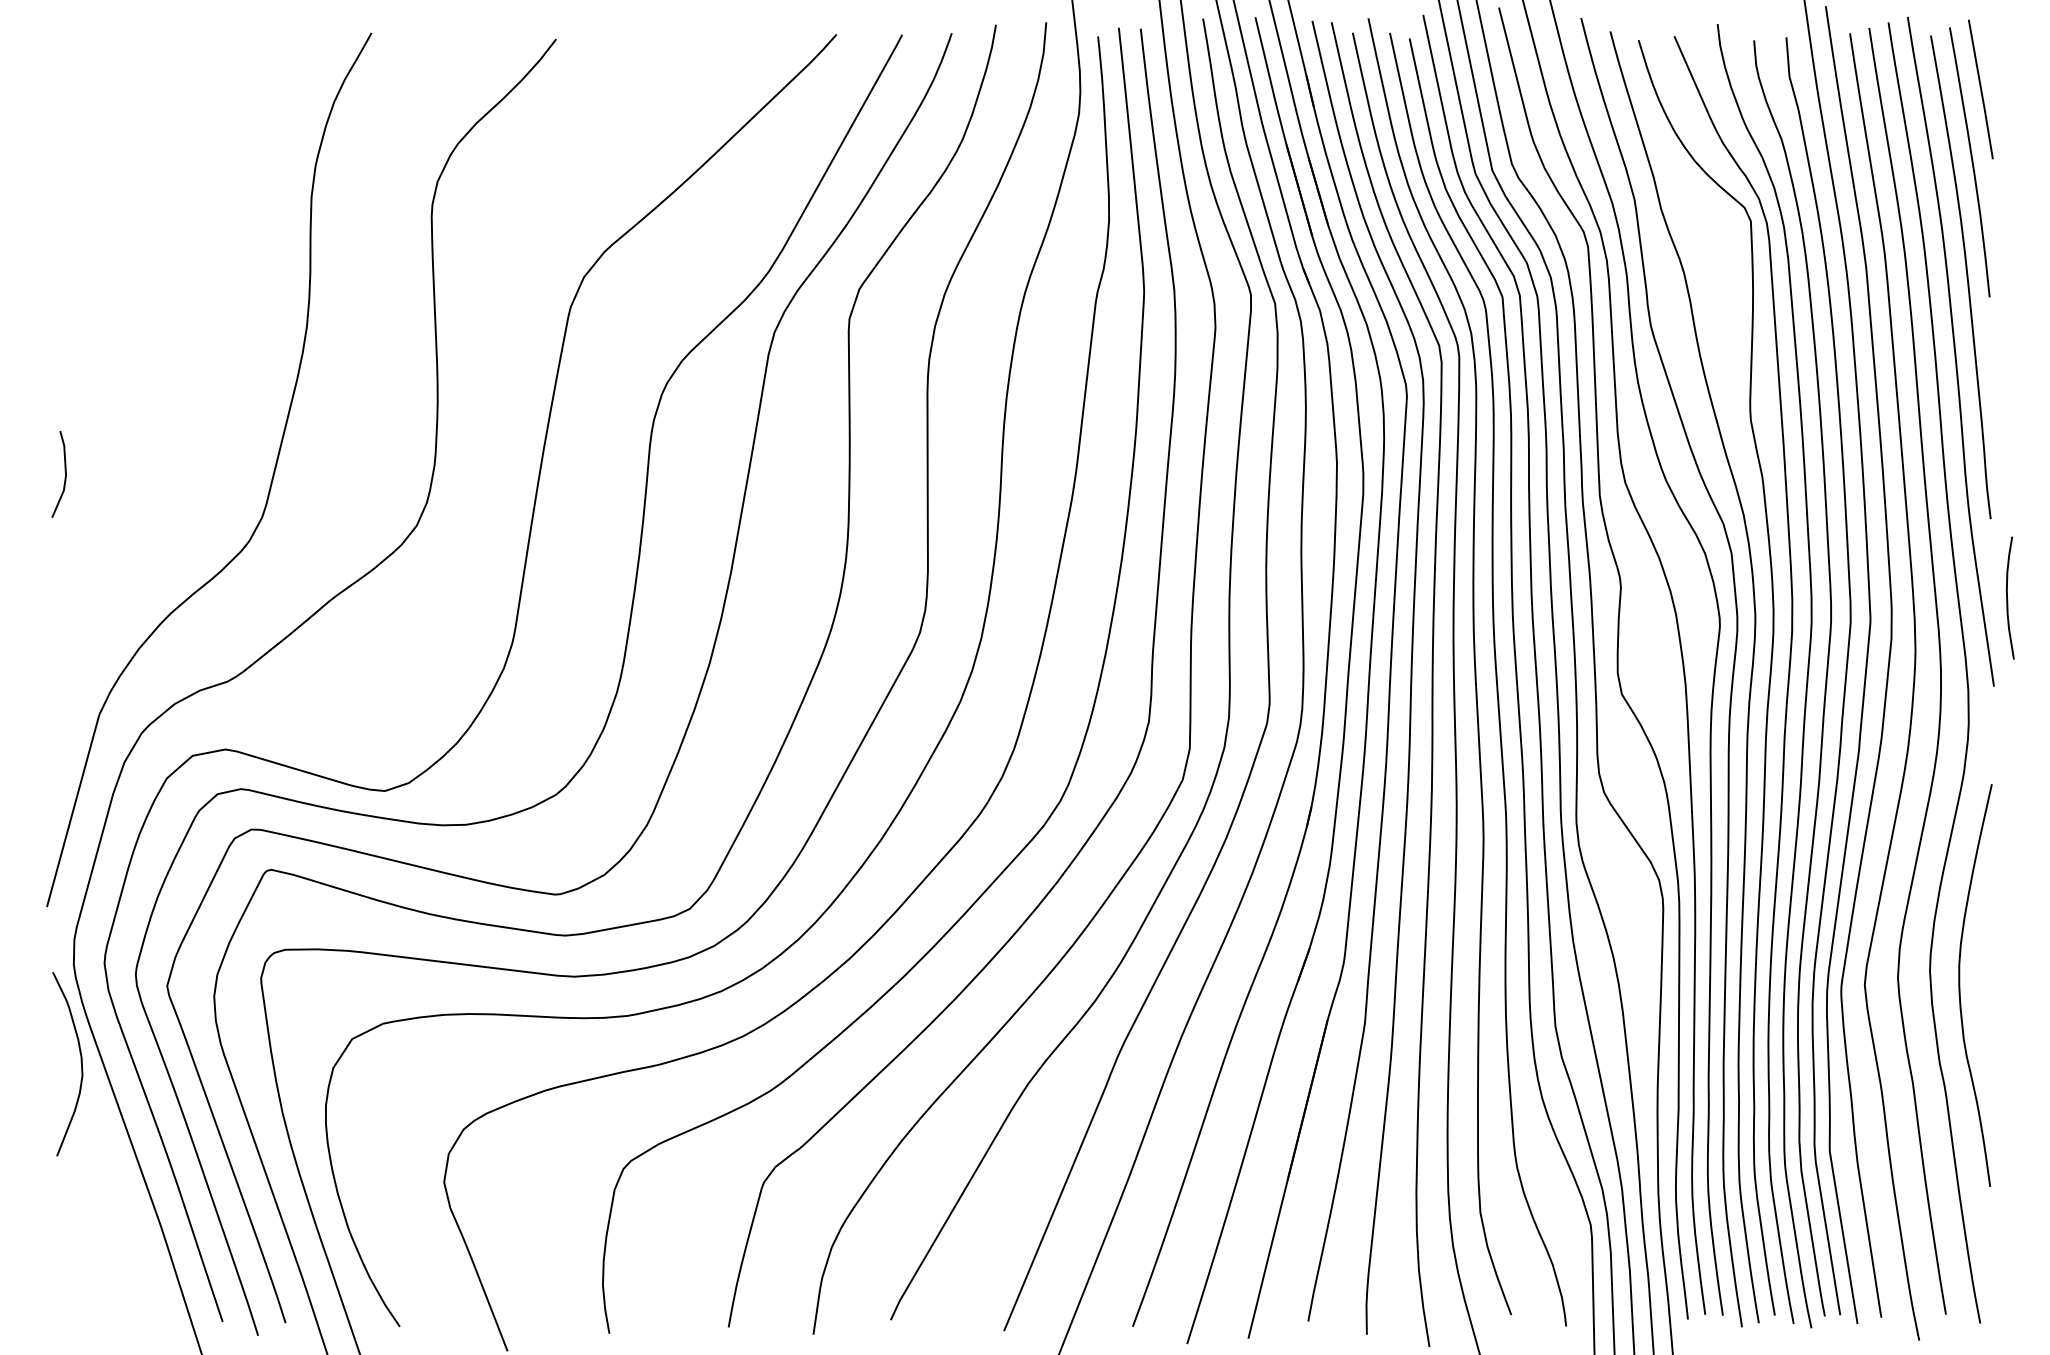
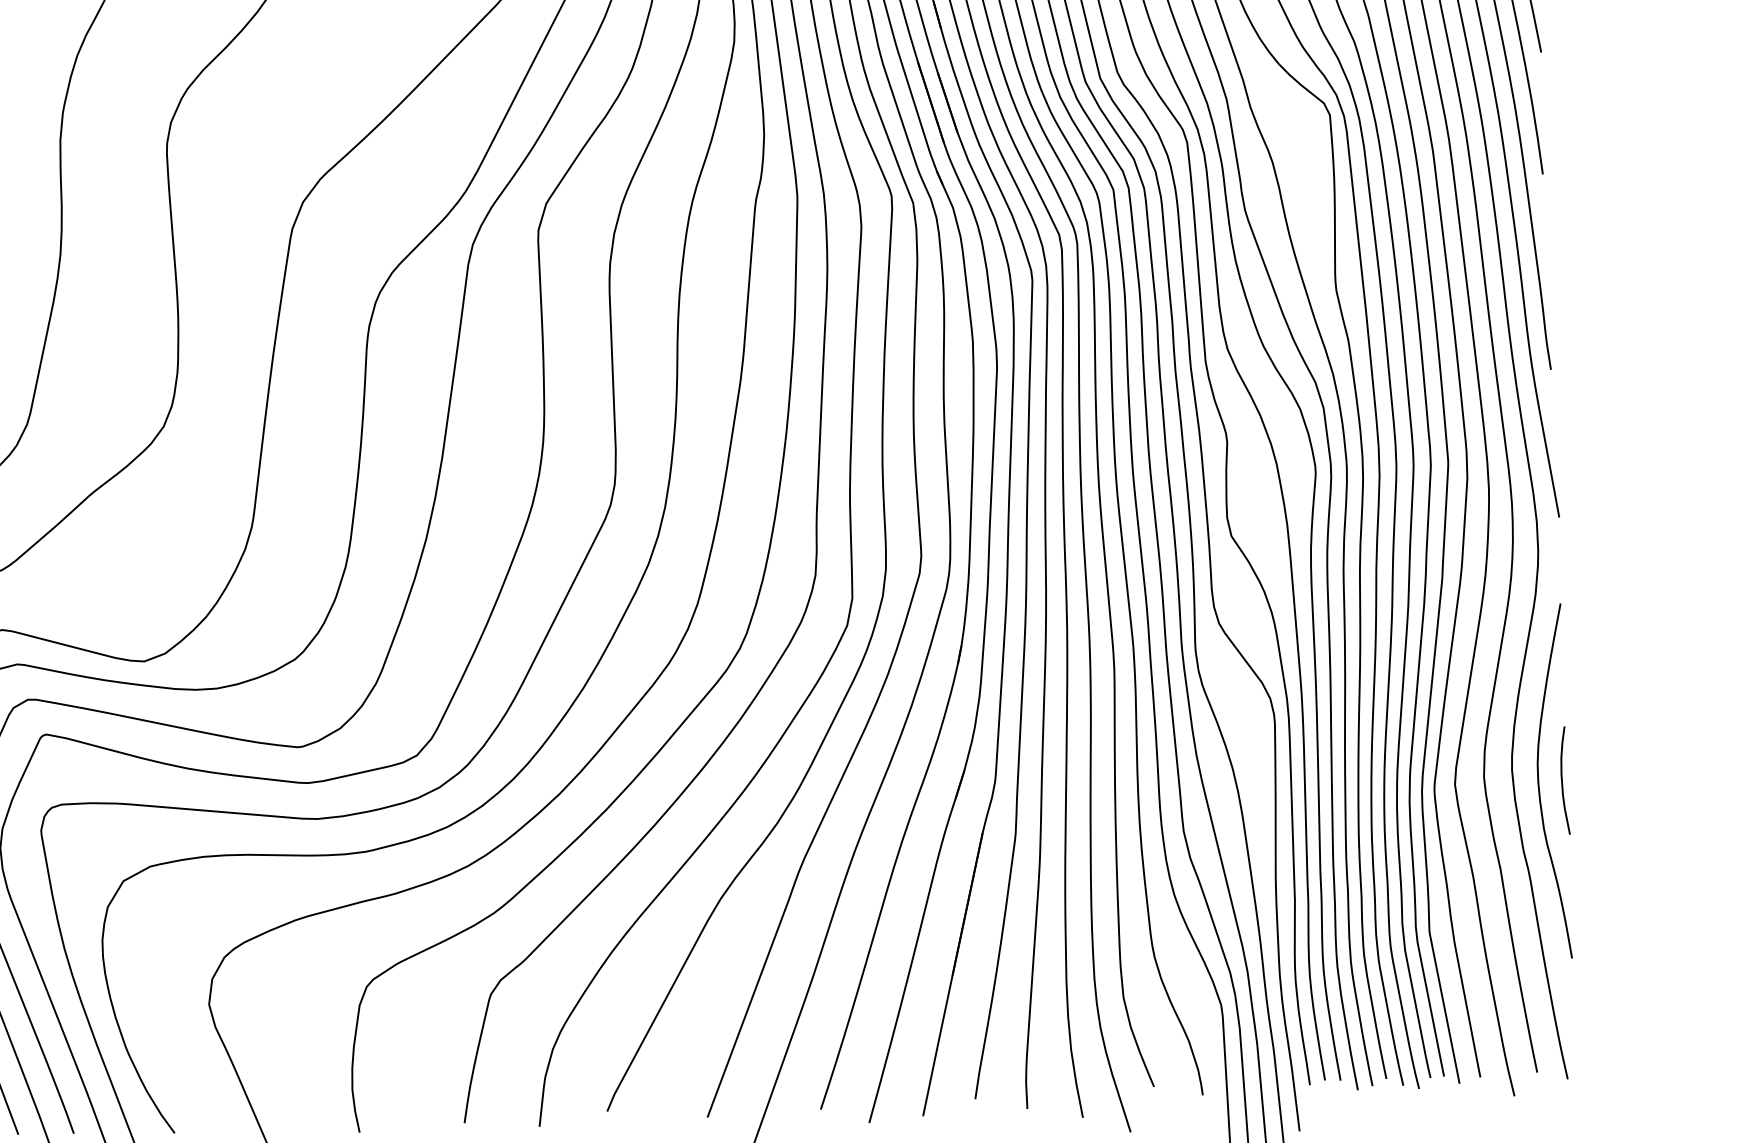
curve: (2007, 597) -> (1562, 780), moved

